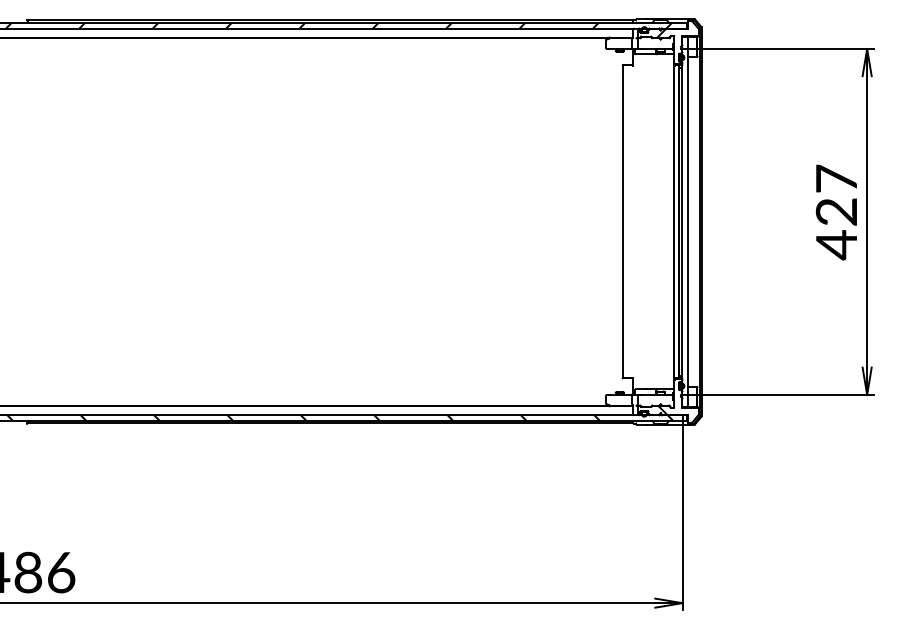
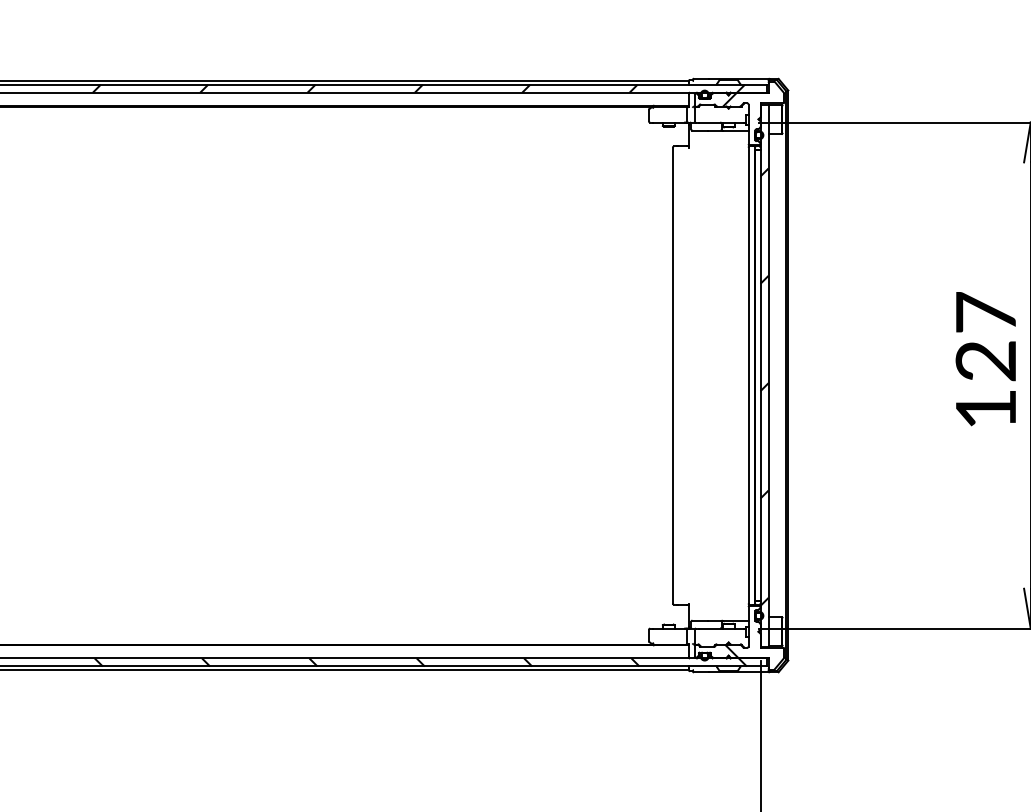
hatch: (684, 229) -> (763, 386), added
text: (836, 245) -> (985, 410), 427 -> 127

